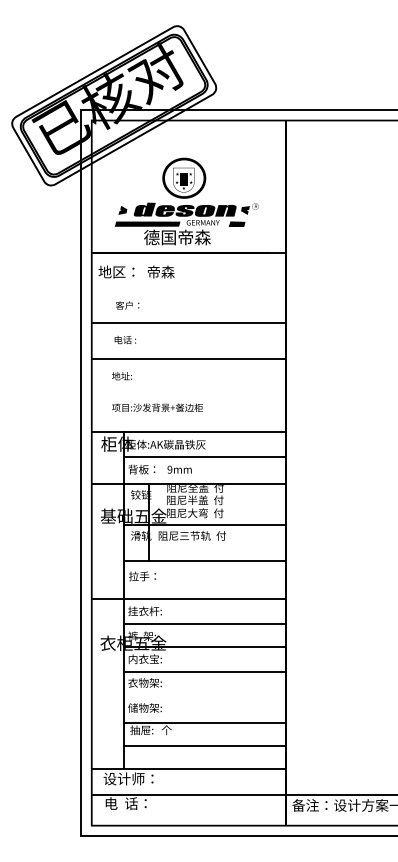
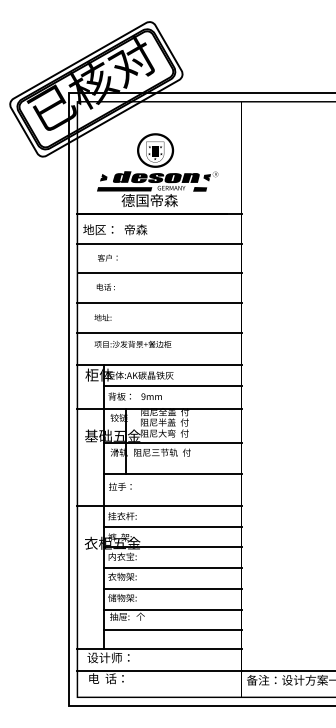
line: (188, 288) -> (159, 243), added
line: (188, 394) -> (159, 333), added
line: (204, 697) -> (172, 589), added

